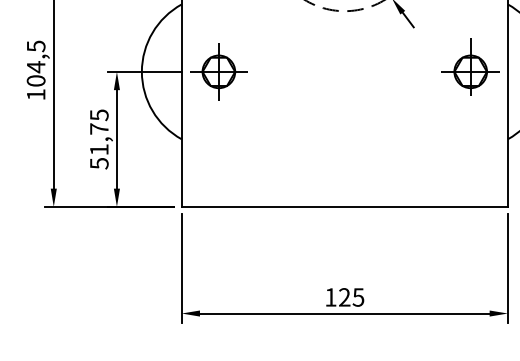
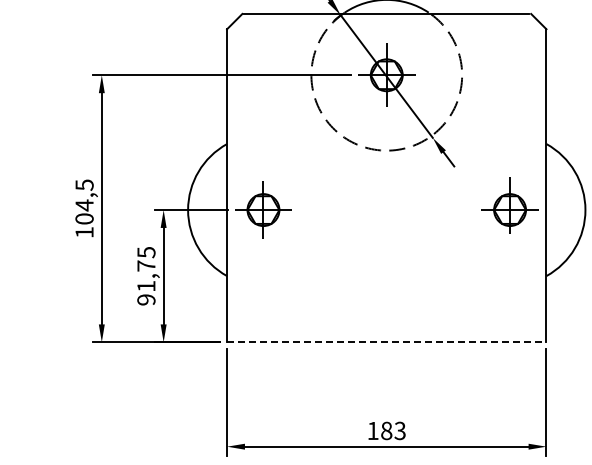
text: (99, 163) -> (146, 299), 51,75 -> 91,75
line: (344, 207) -> (386, 342), solid -> dashed
text: (351, 296) -> (393, 430), 125 -> 183

